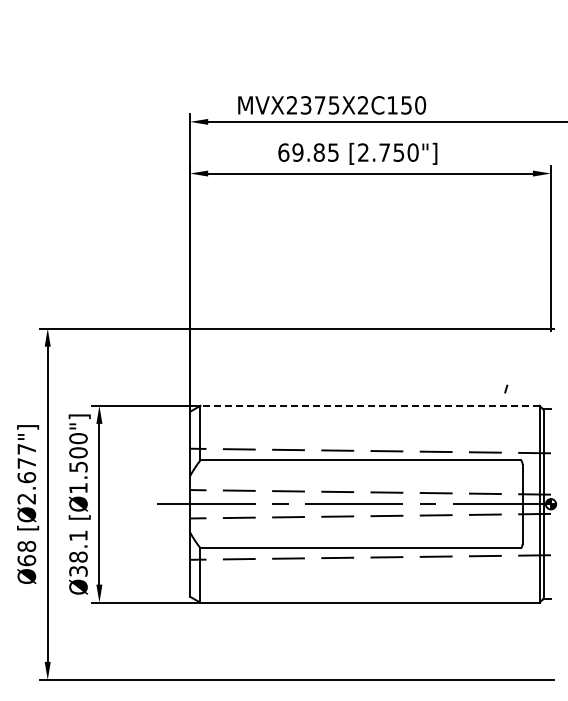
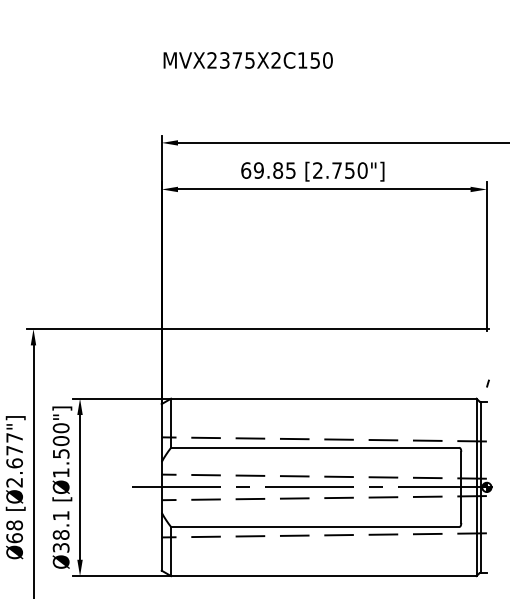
text: (332, 105) -> (248, 60), moved
curve: (506, 388) -> (488, 383), moved
line: (370, 405) -> (324, 398), dashed -> solid

